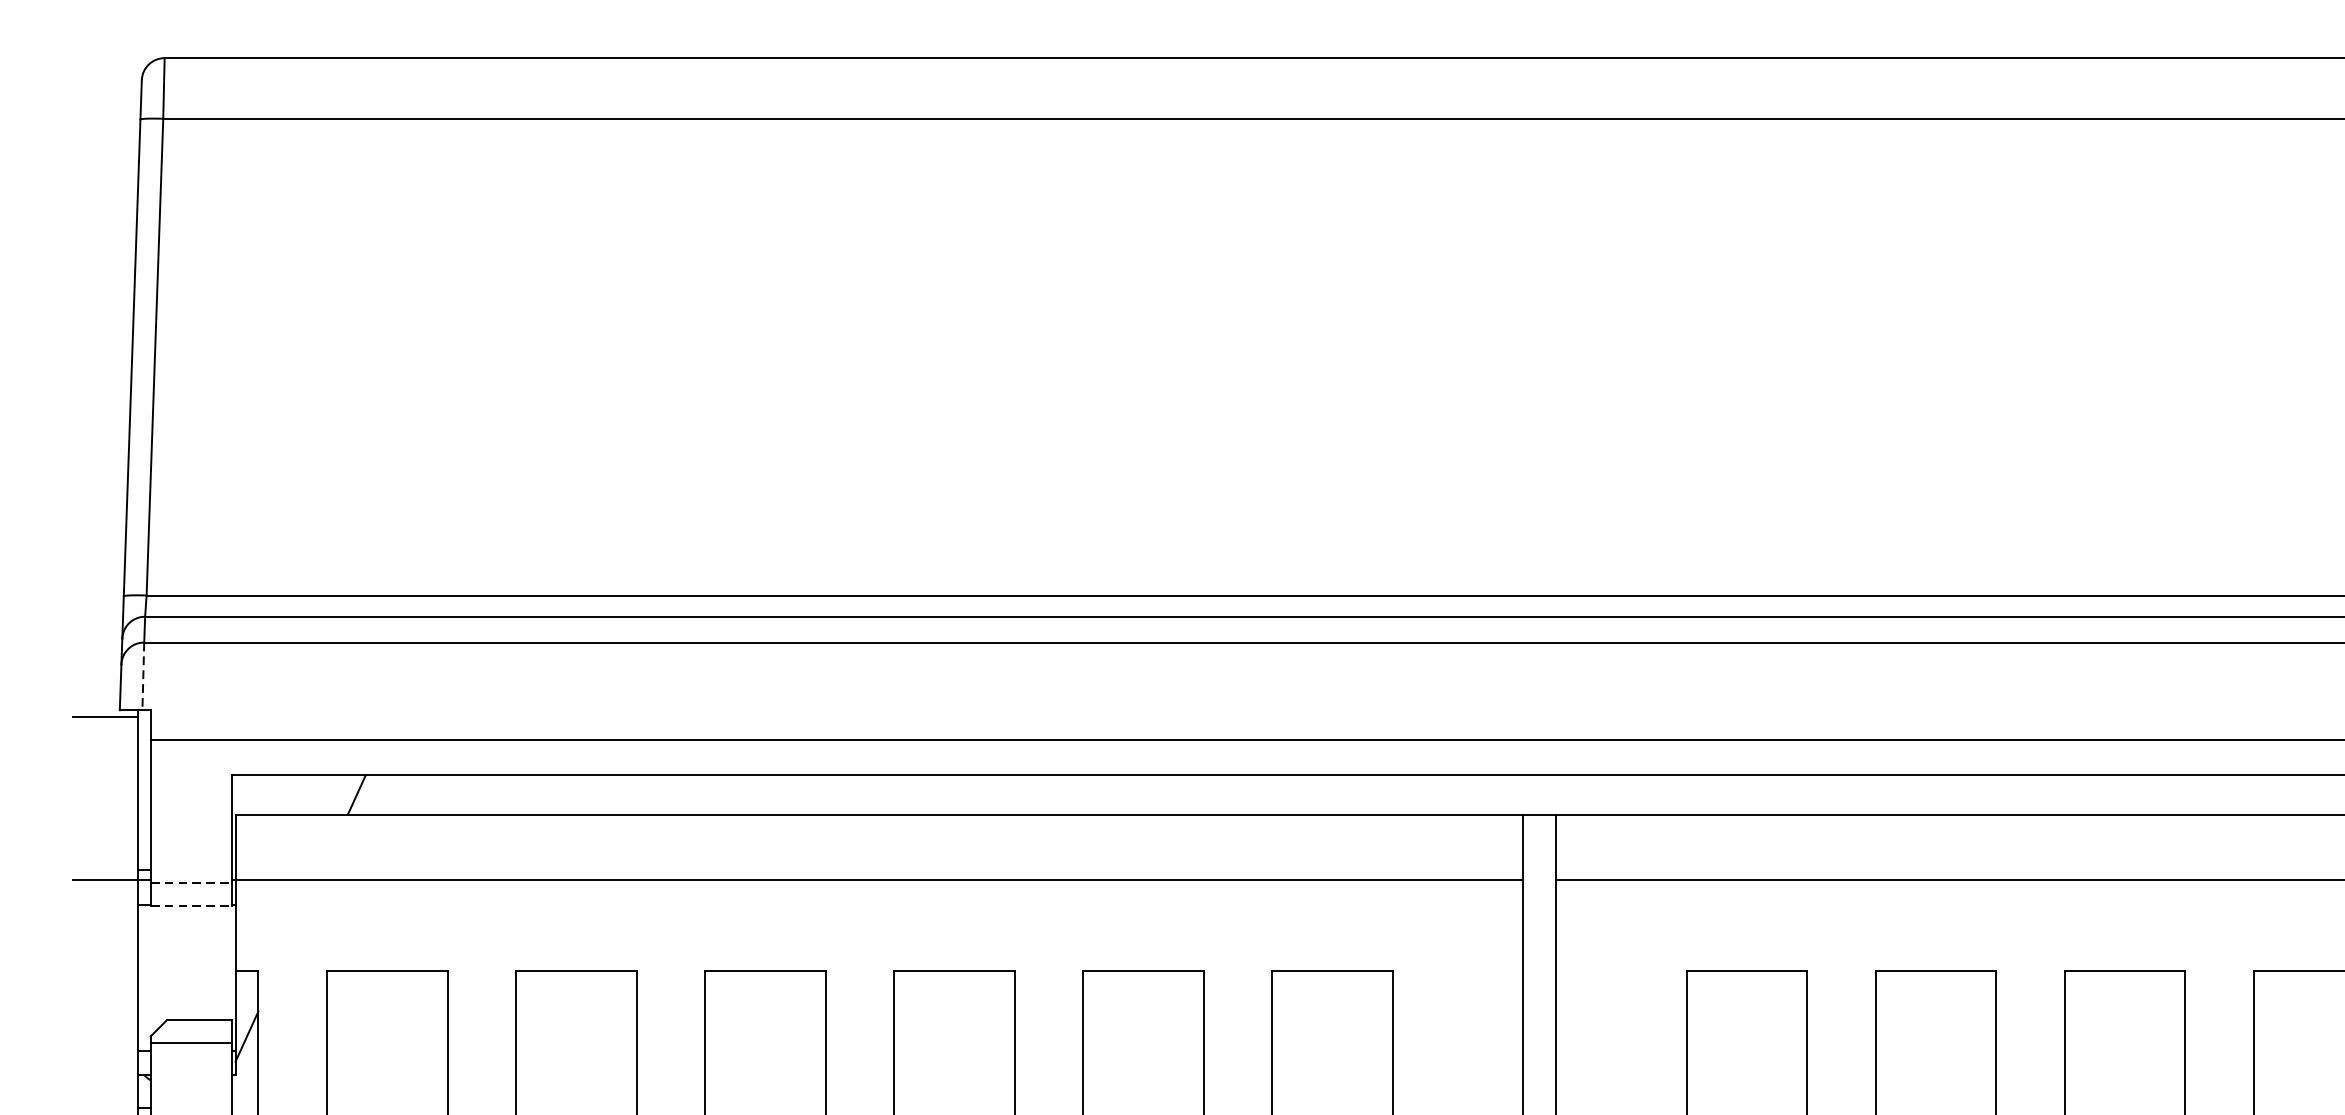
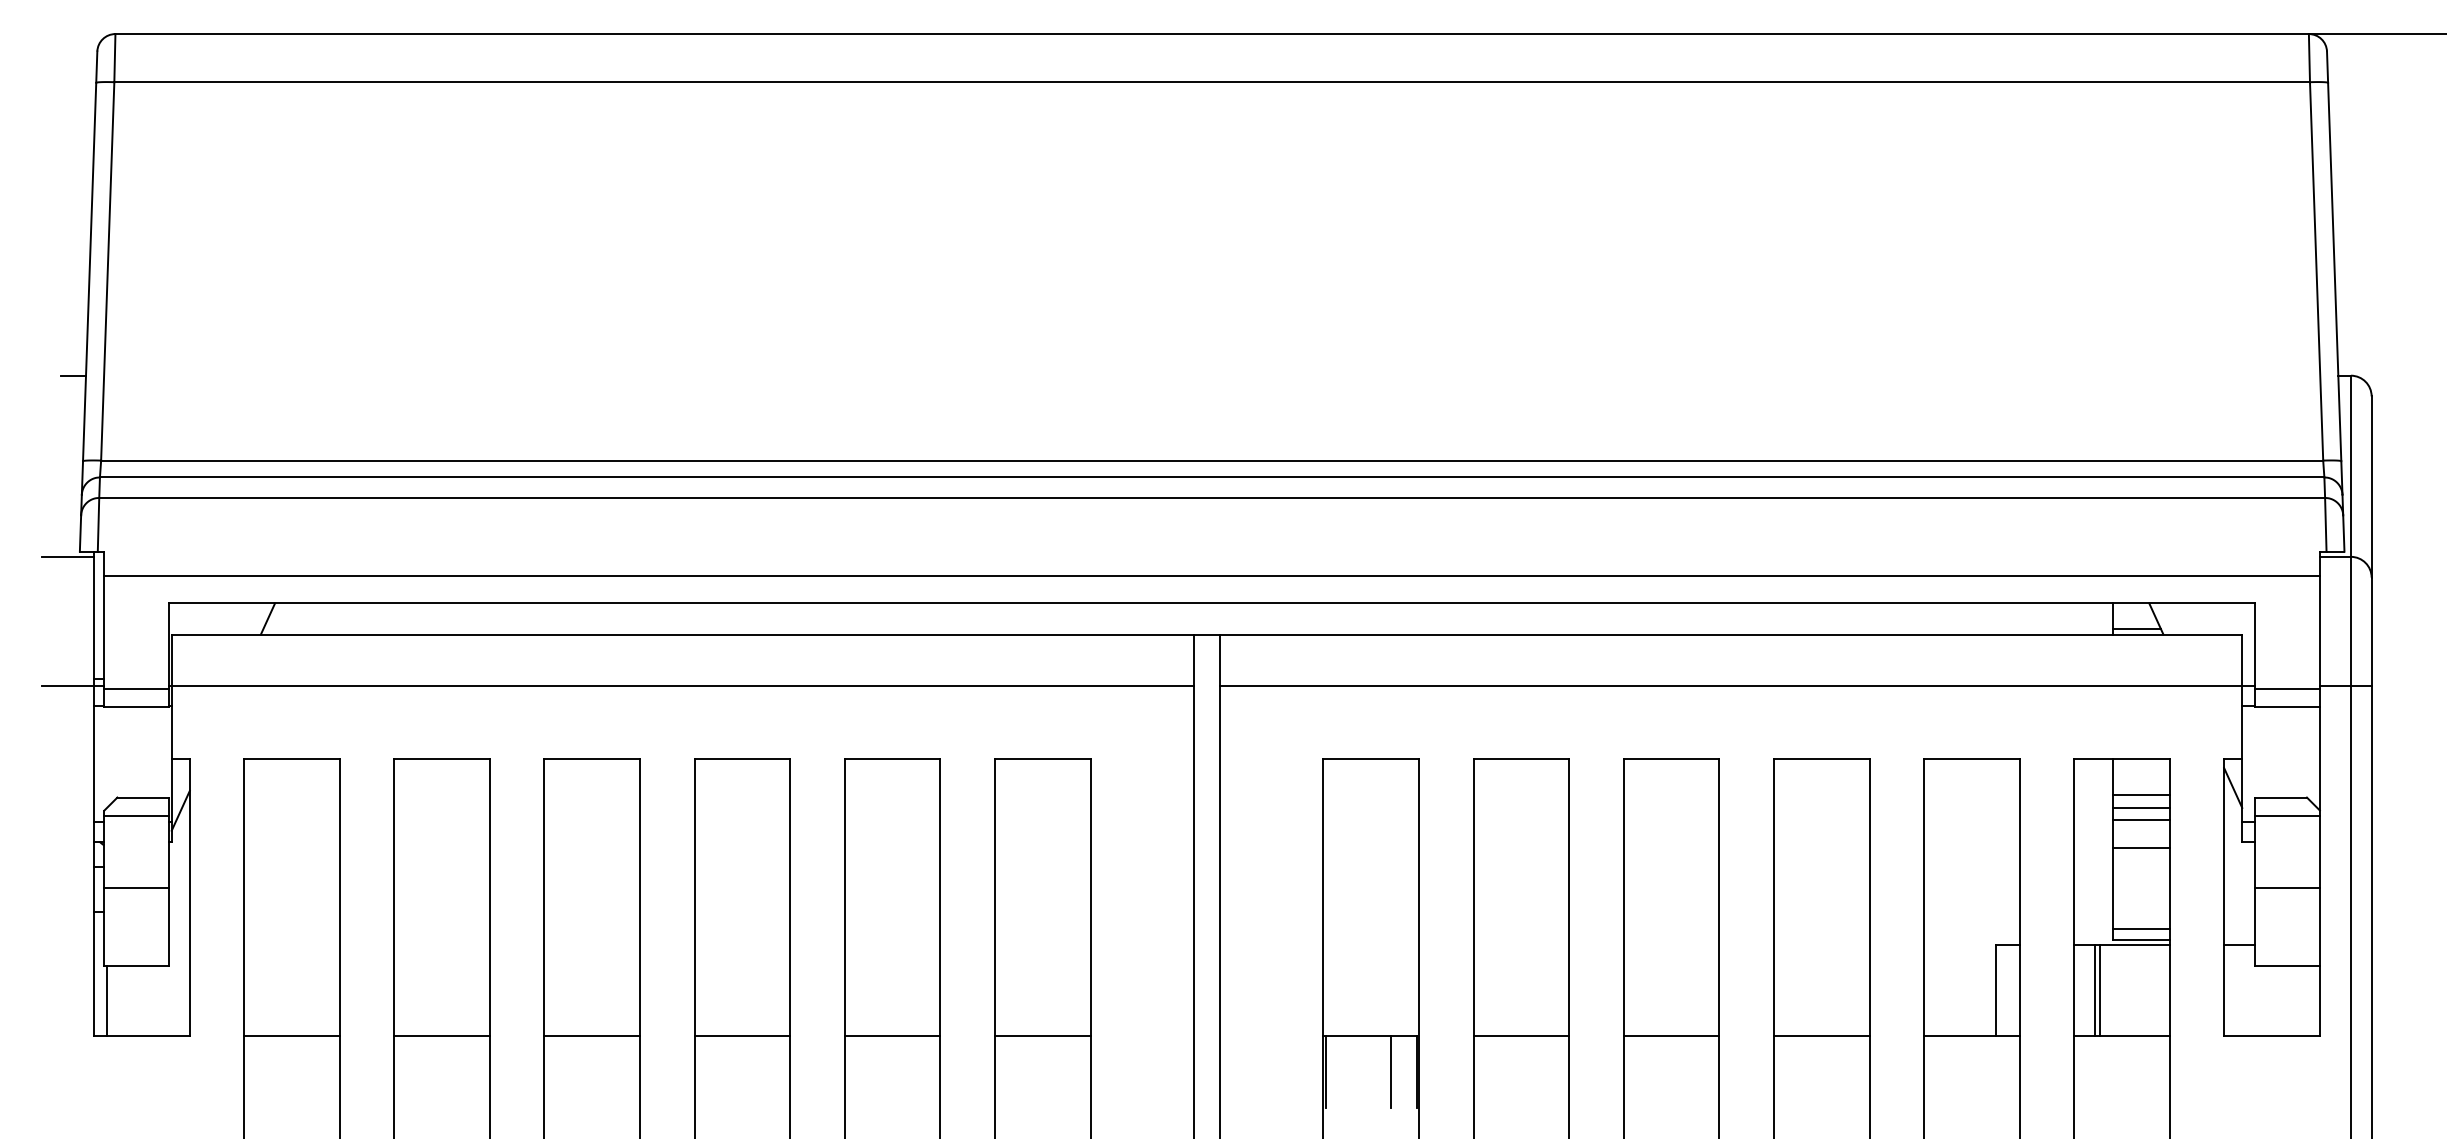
line: (111, 488) -> (73, 375), added
line: (143, 675) -> (98, 524), dashed -> solid
line: (192, 882) -> (137, 688), dashed -> solid
line: (192, 905) -> (137, 706), dashed -> solid

